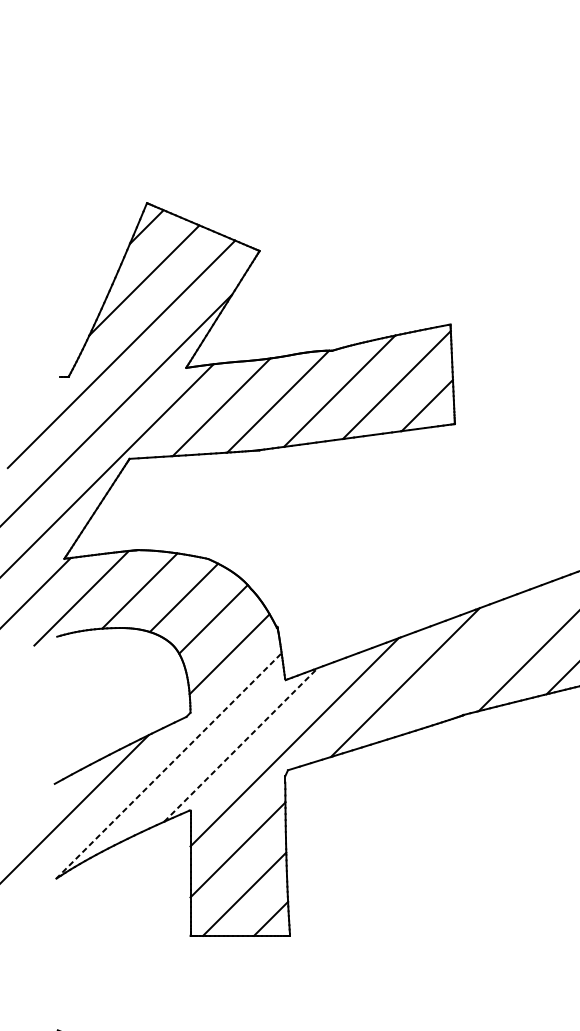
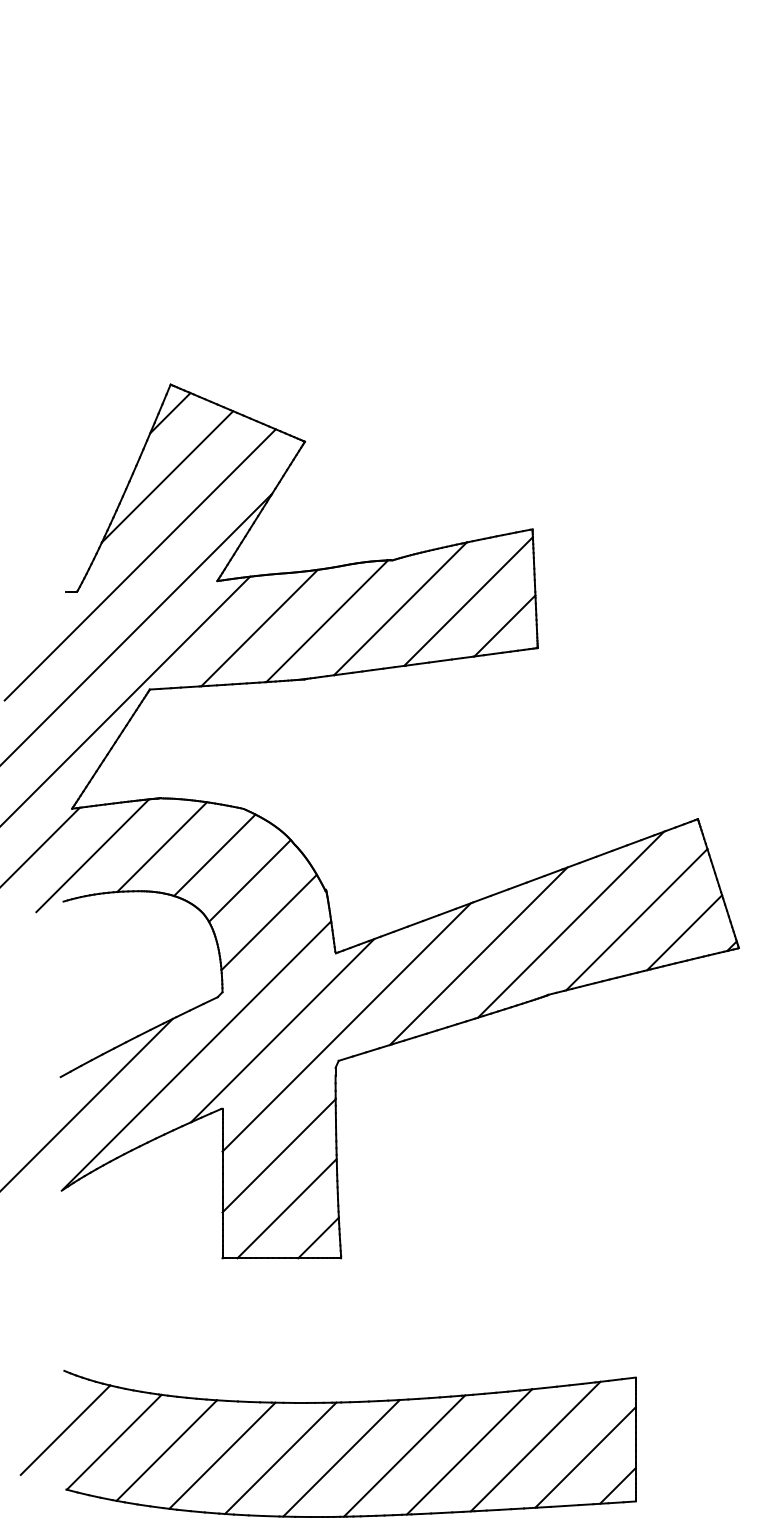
line: (483, 655) -> (571, 924), added
line: (240, 744) -> (282, 1030), dashed -> solid
line: (168, 766) -> (196, 1056), dashed -> solid

